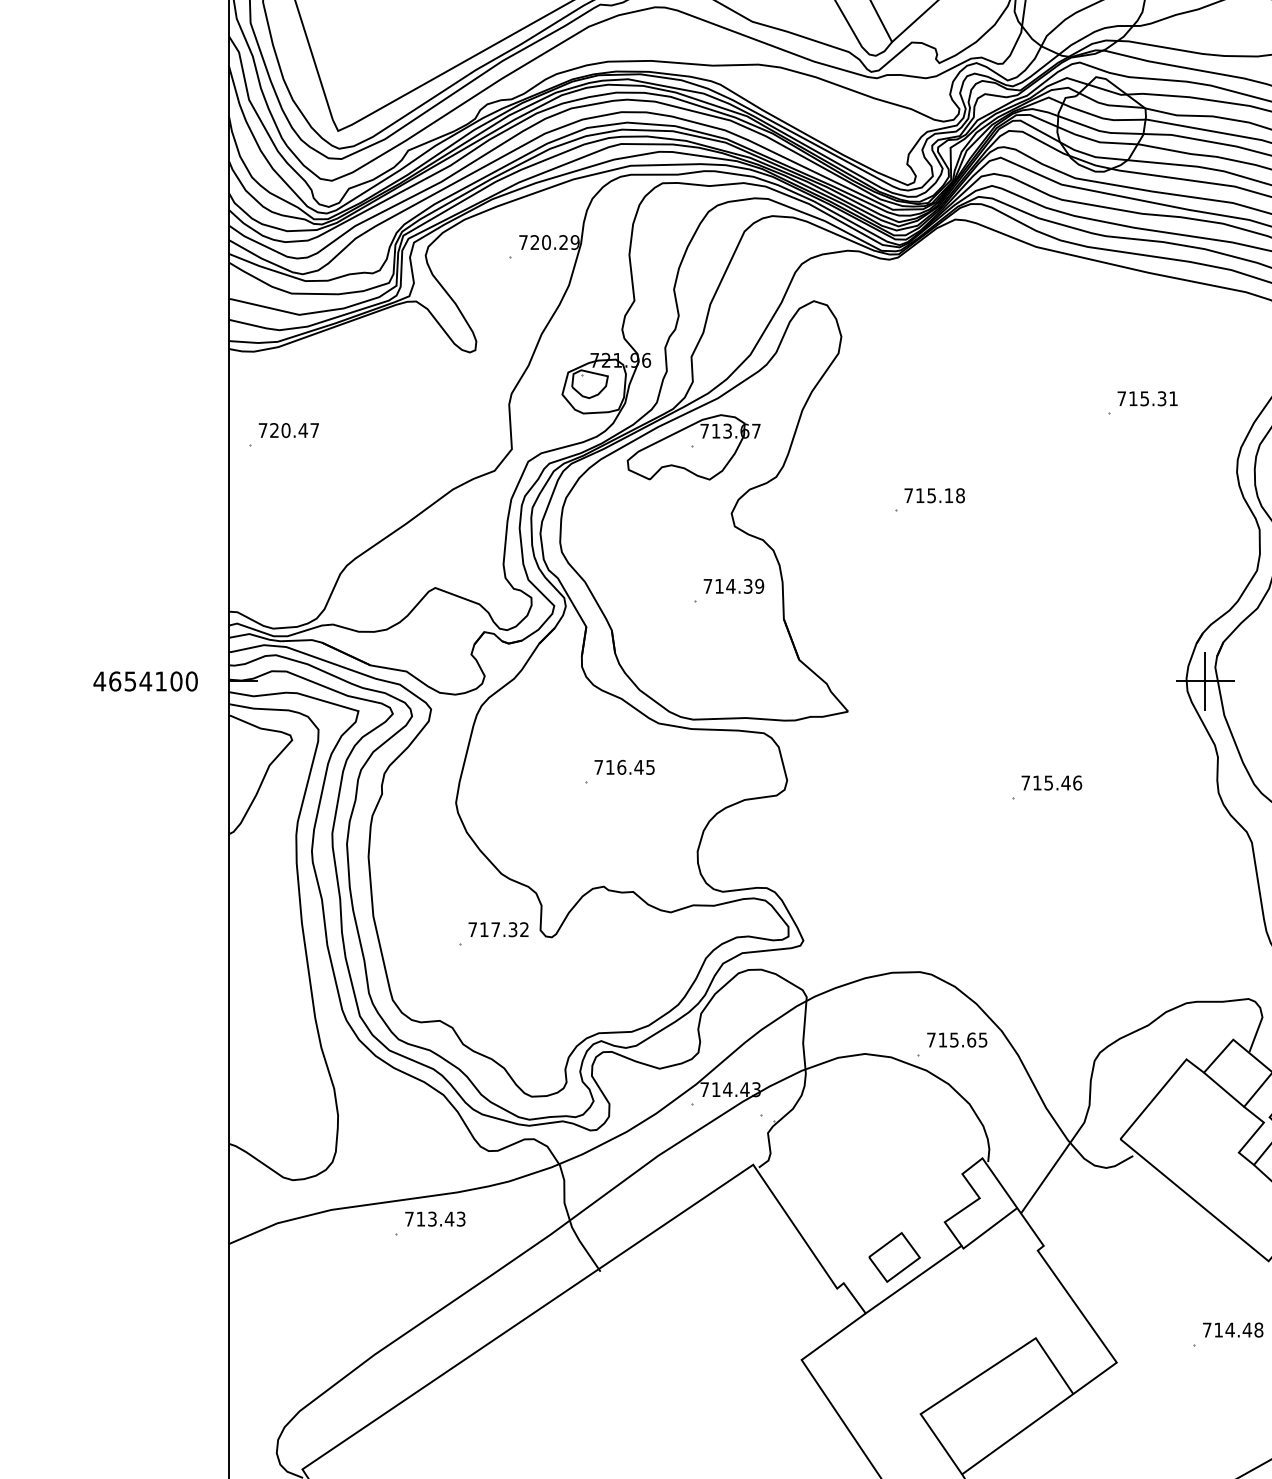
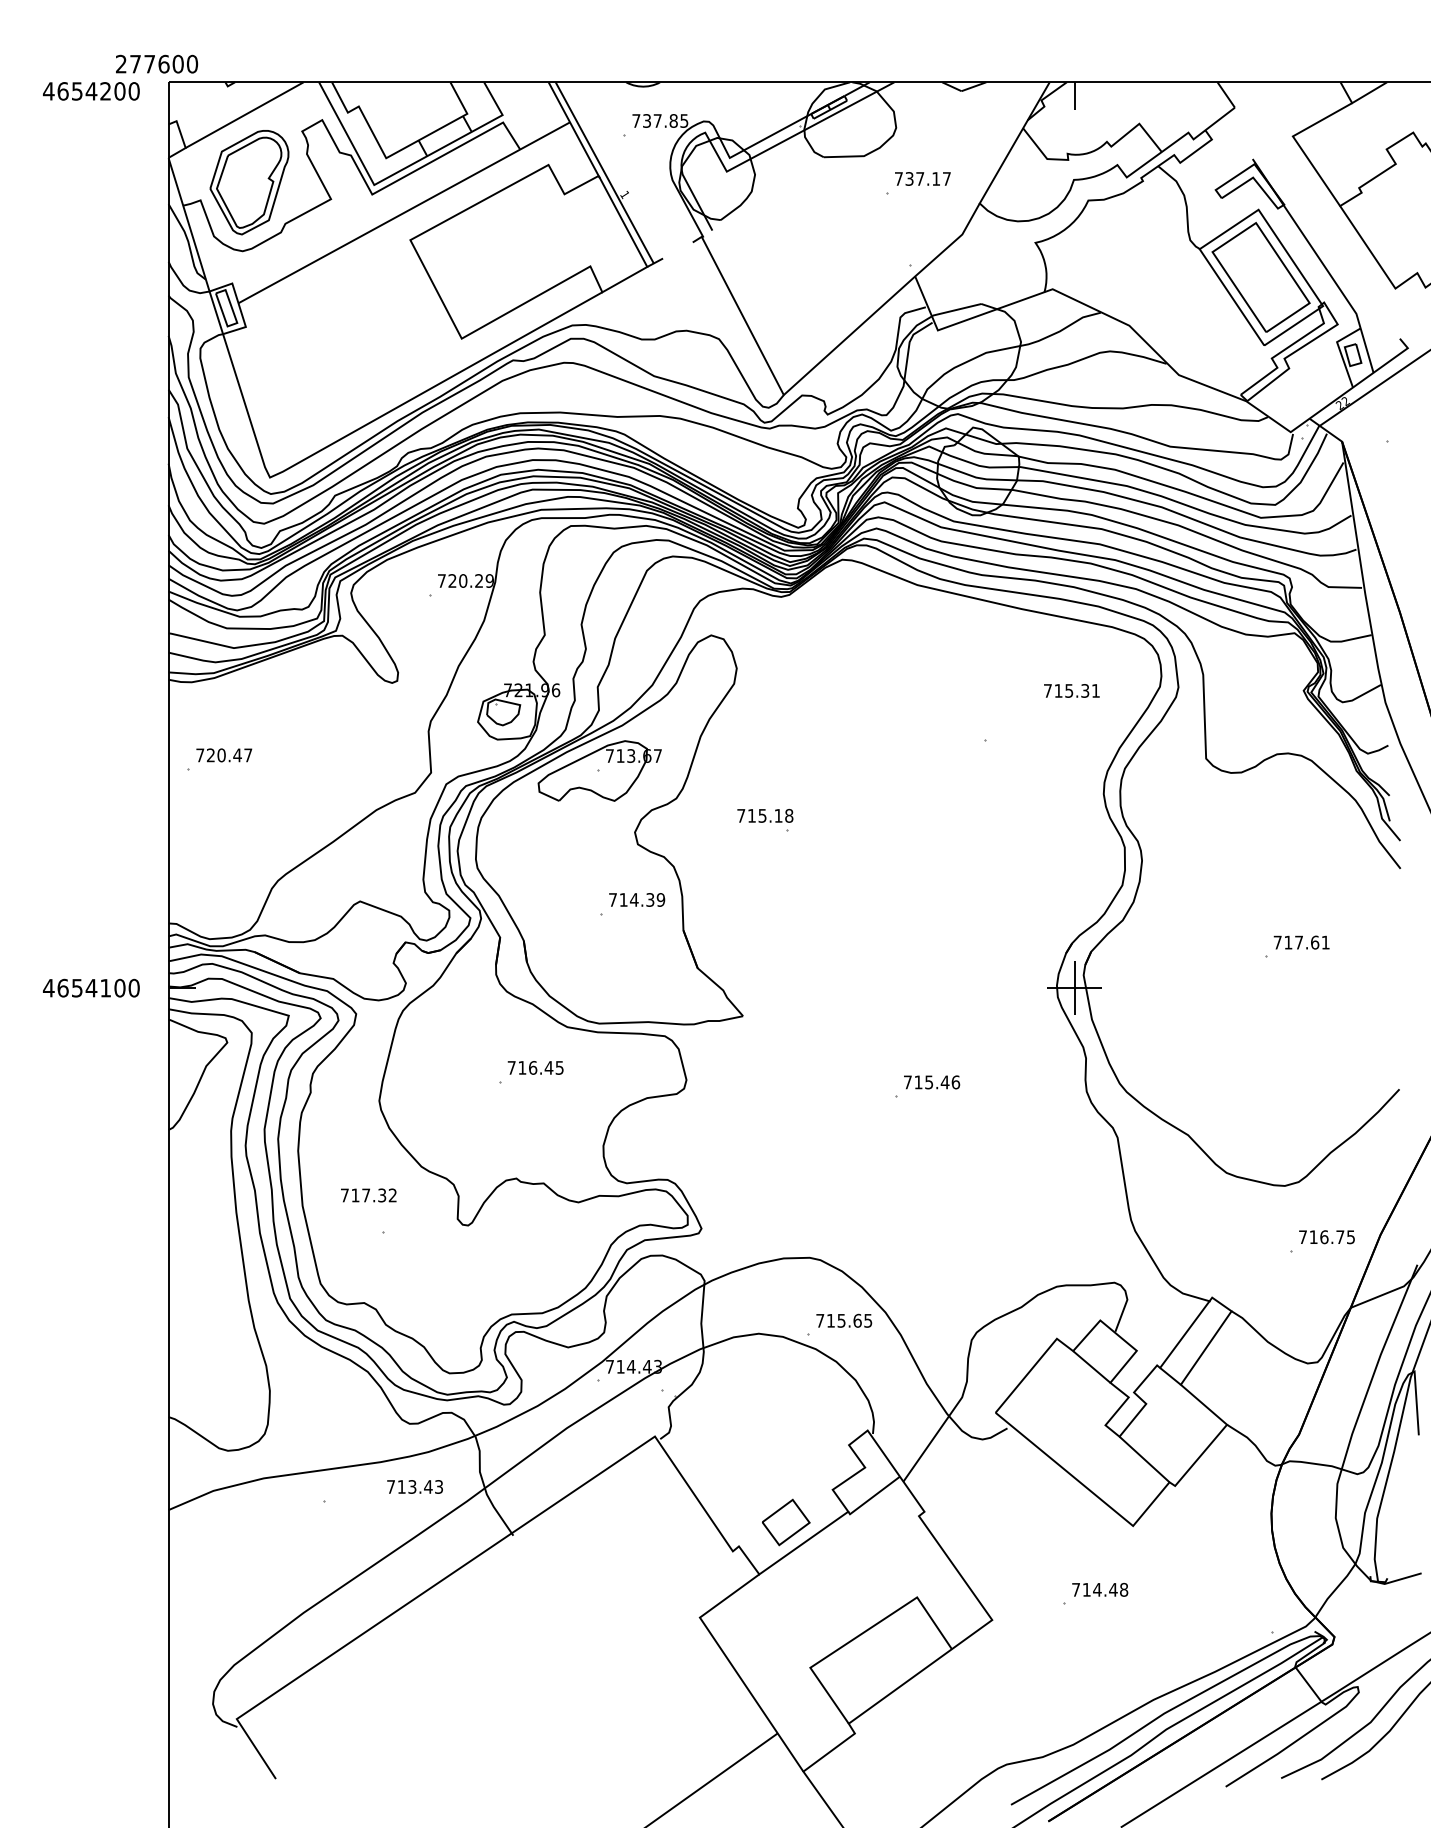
text: (1147, 398) -> (1071, 690), moved
text: (934, 495) -> (765, 815), moved
text: (498, 929) -> (368, 1195), moved
text: (434, 1218) -> (414, 1486), moved

